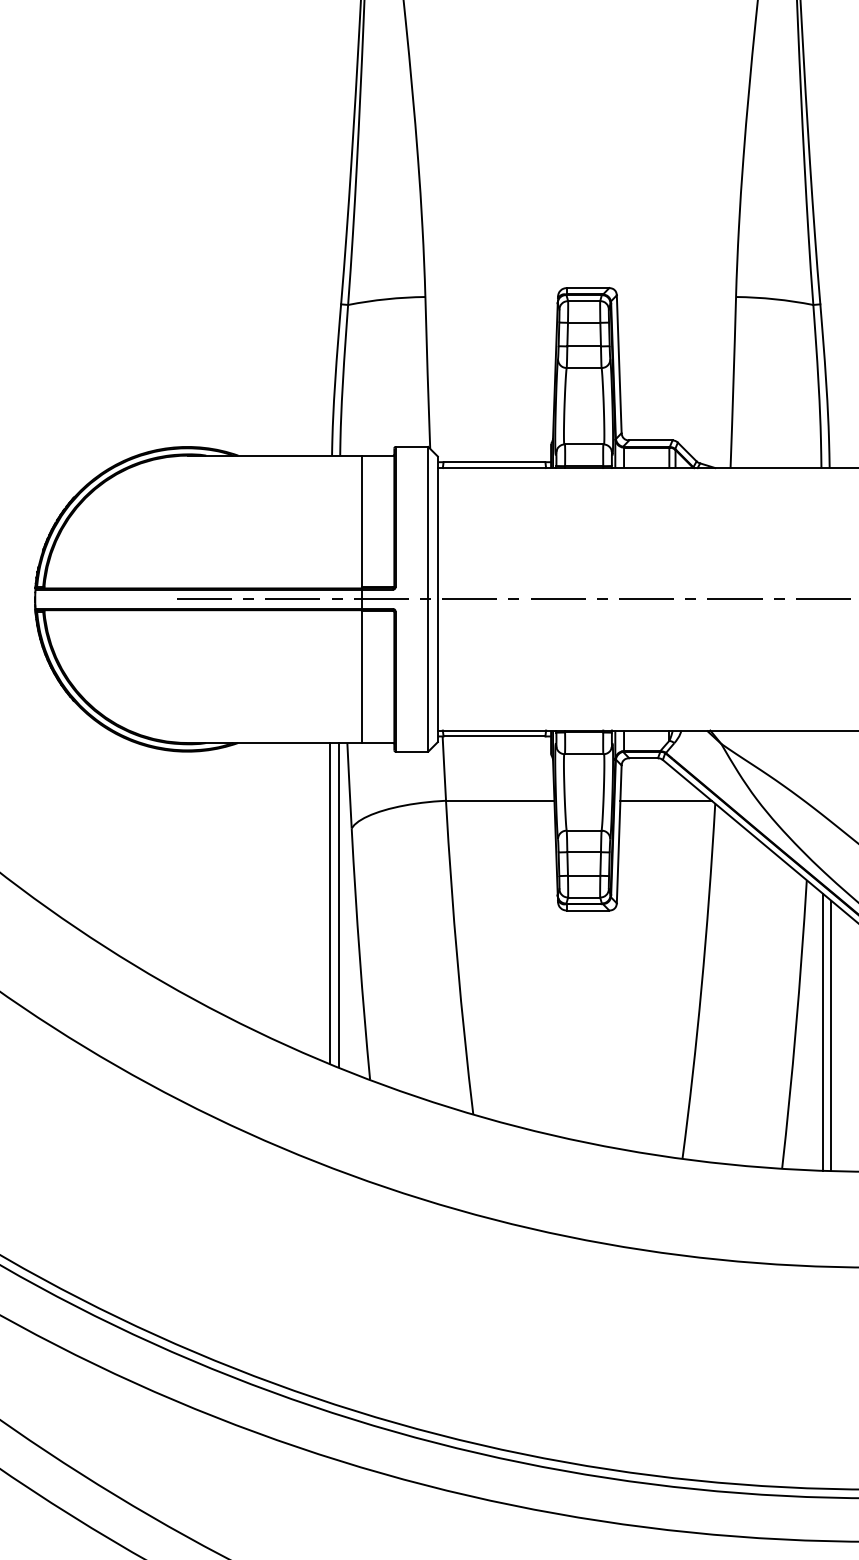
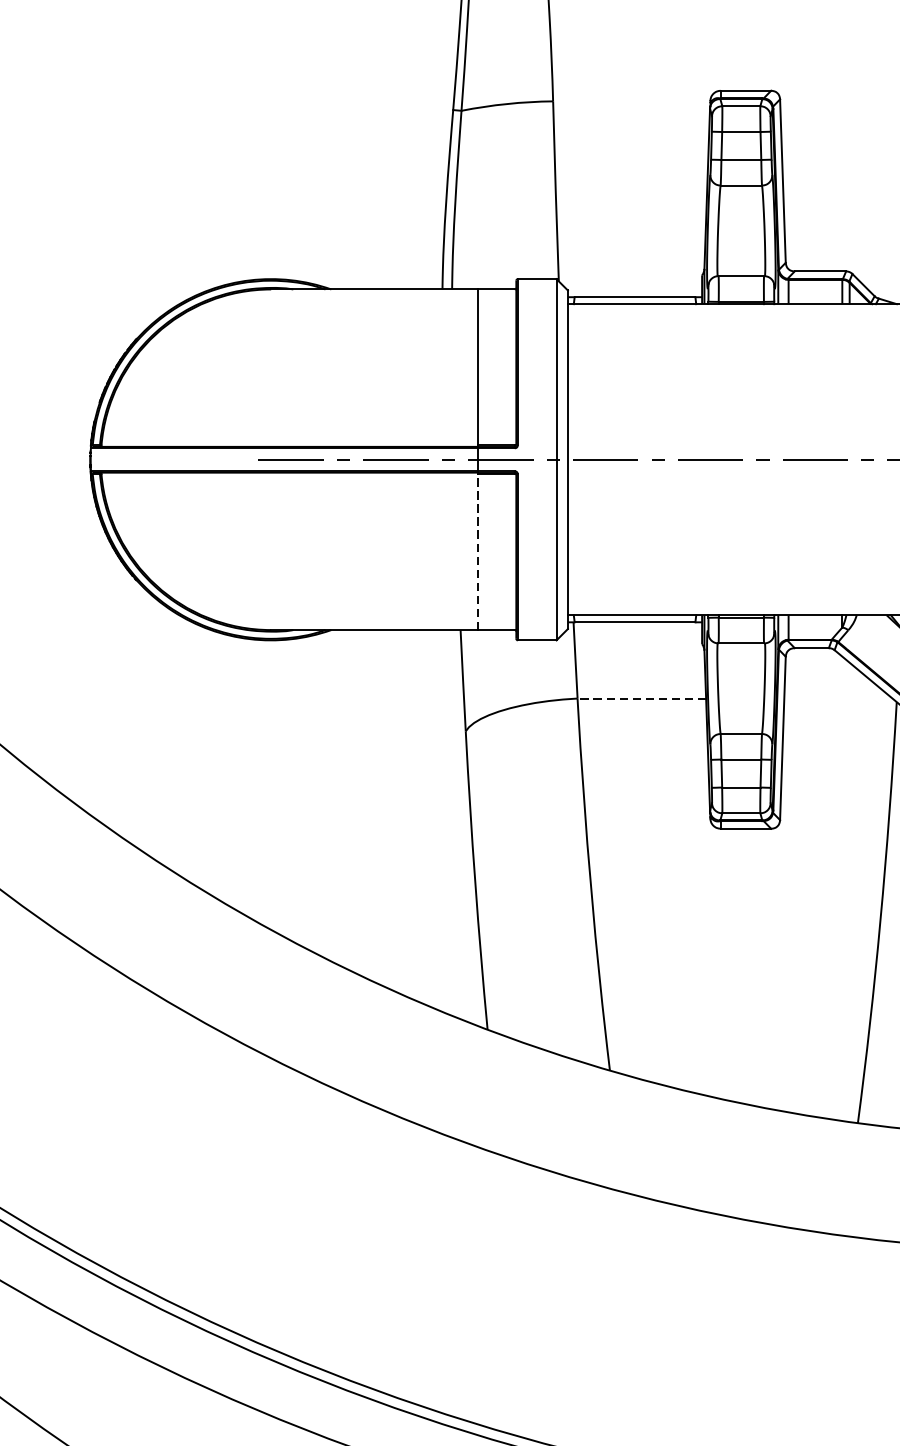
line: (361, 677) -> (477, 552), solid -> dashed
line: (499, 800) -> (640, 698), solid -> dashed
line: (665, 800) -> (837, 698), removed
line: (330, 902) -> (440, 819), removed
line: (338, 904) -> (450, 821), removed

